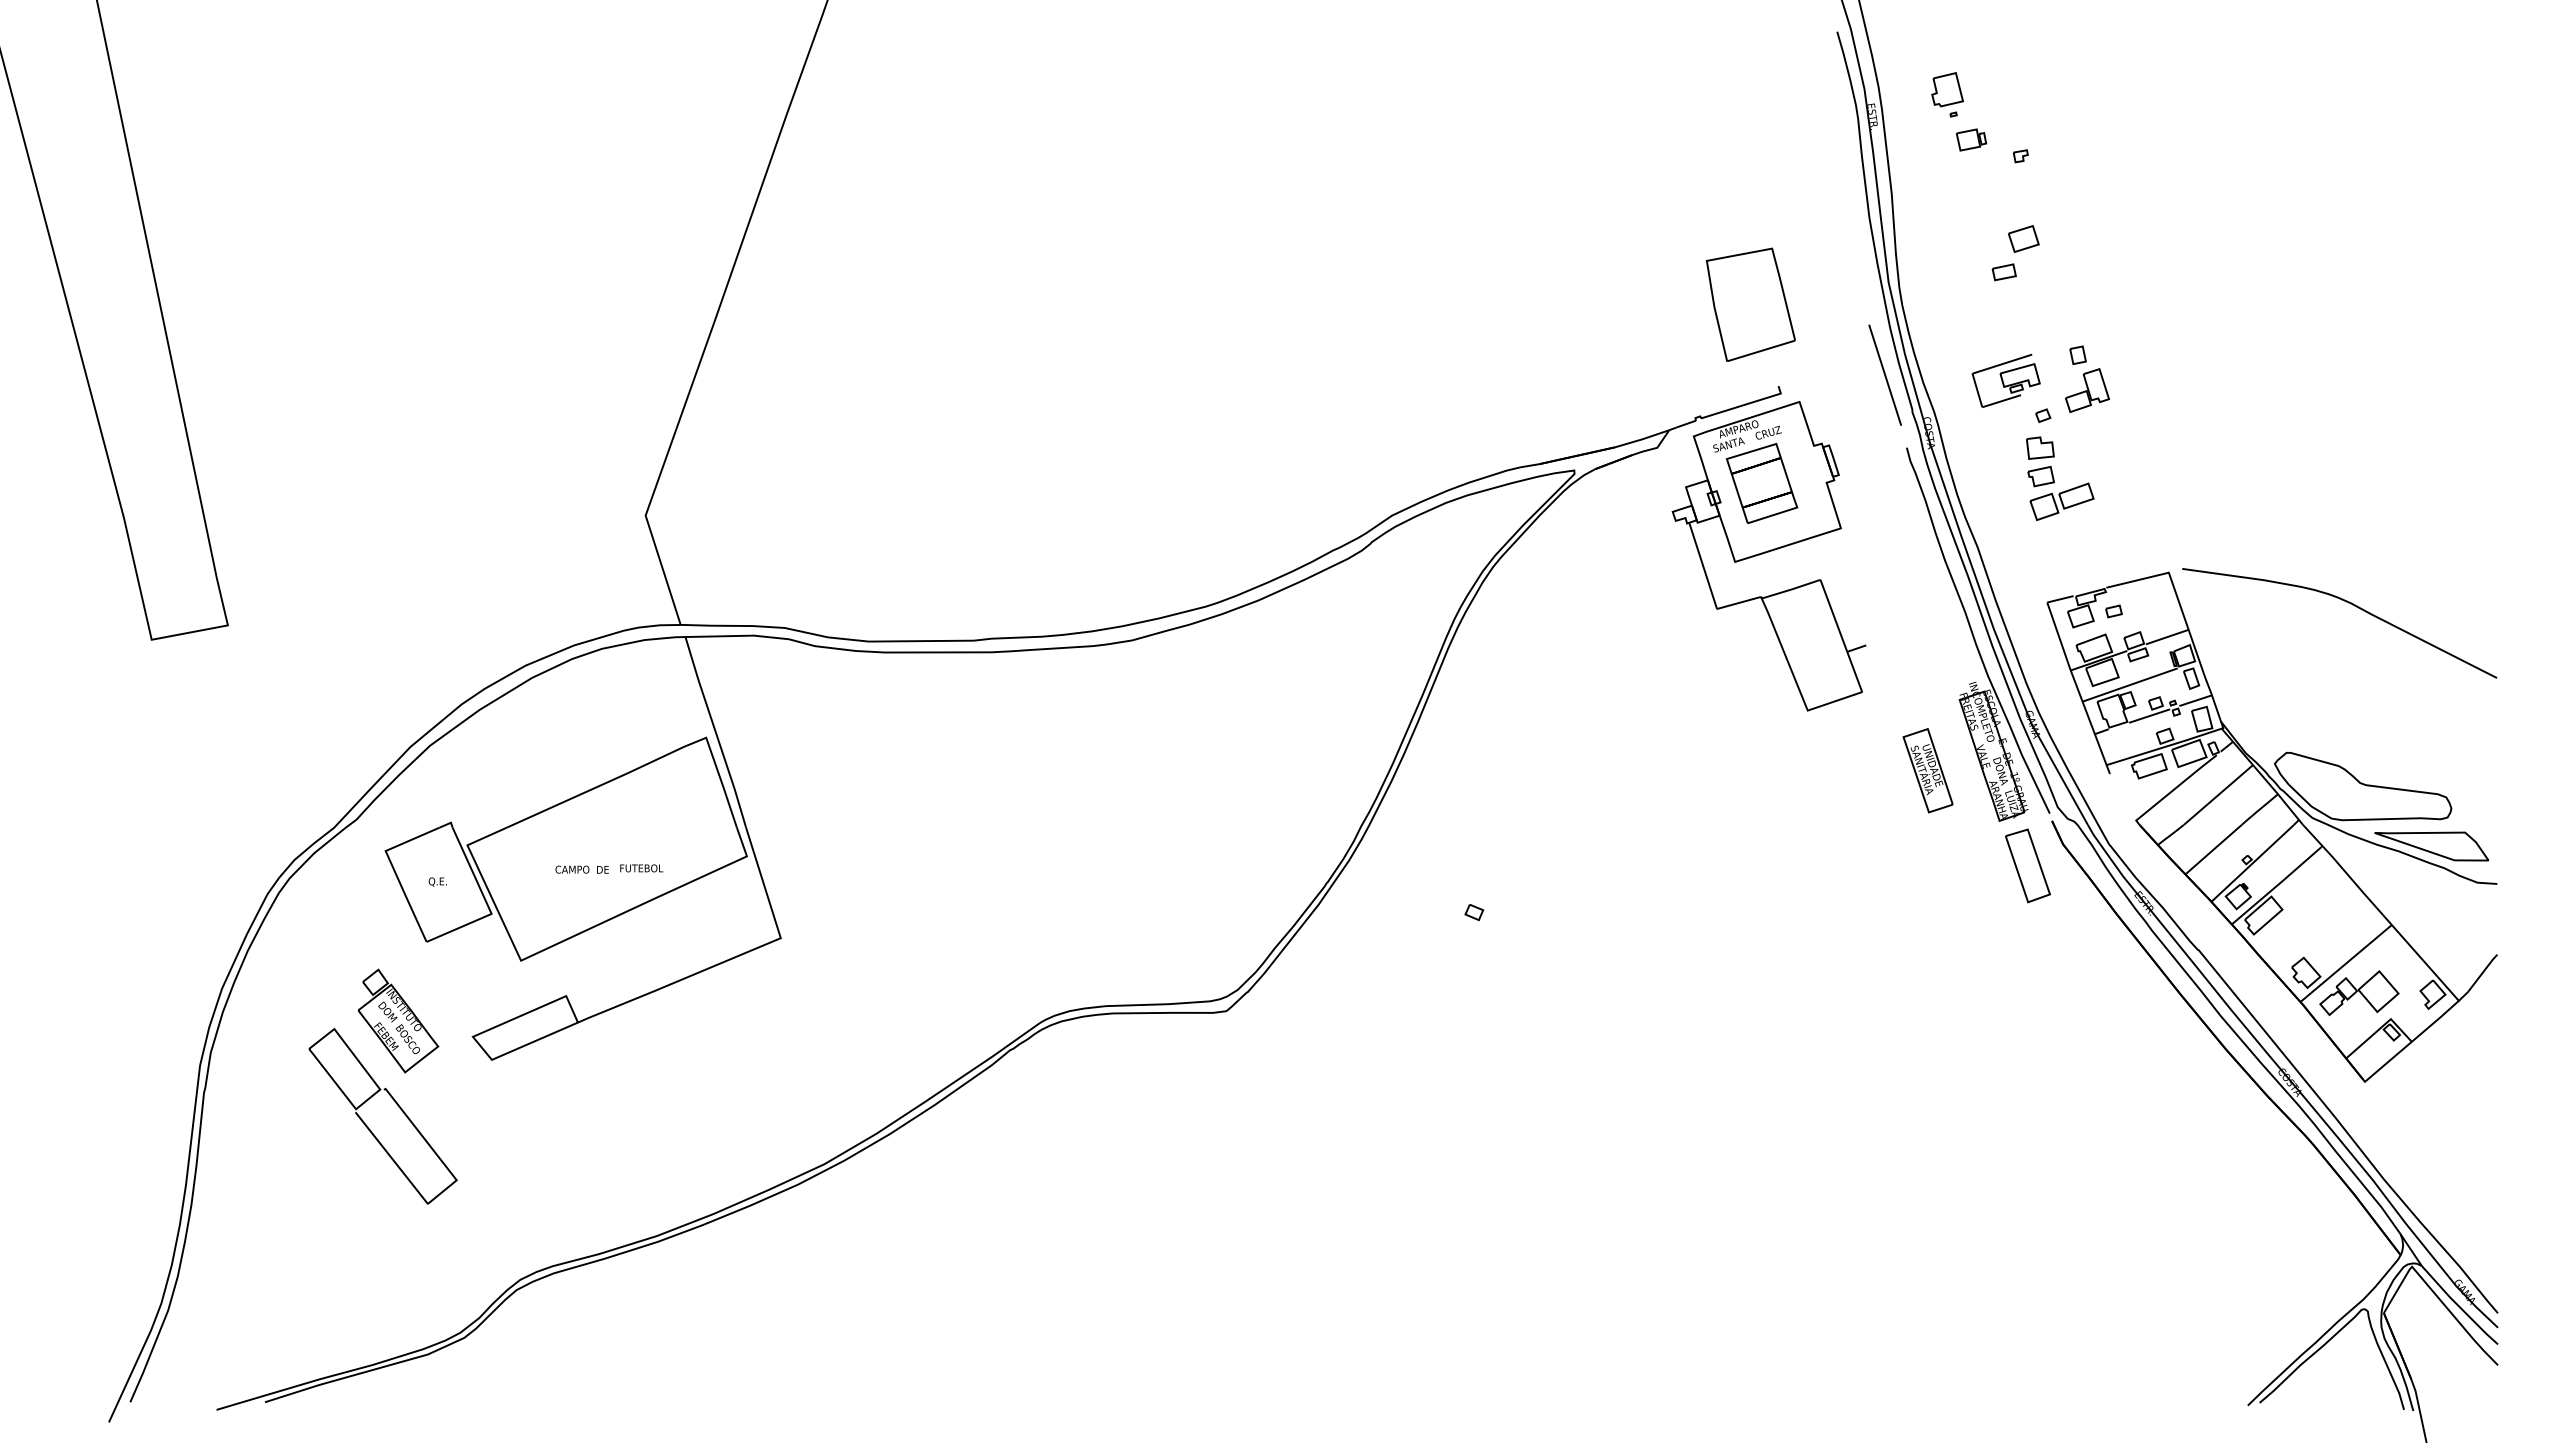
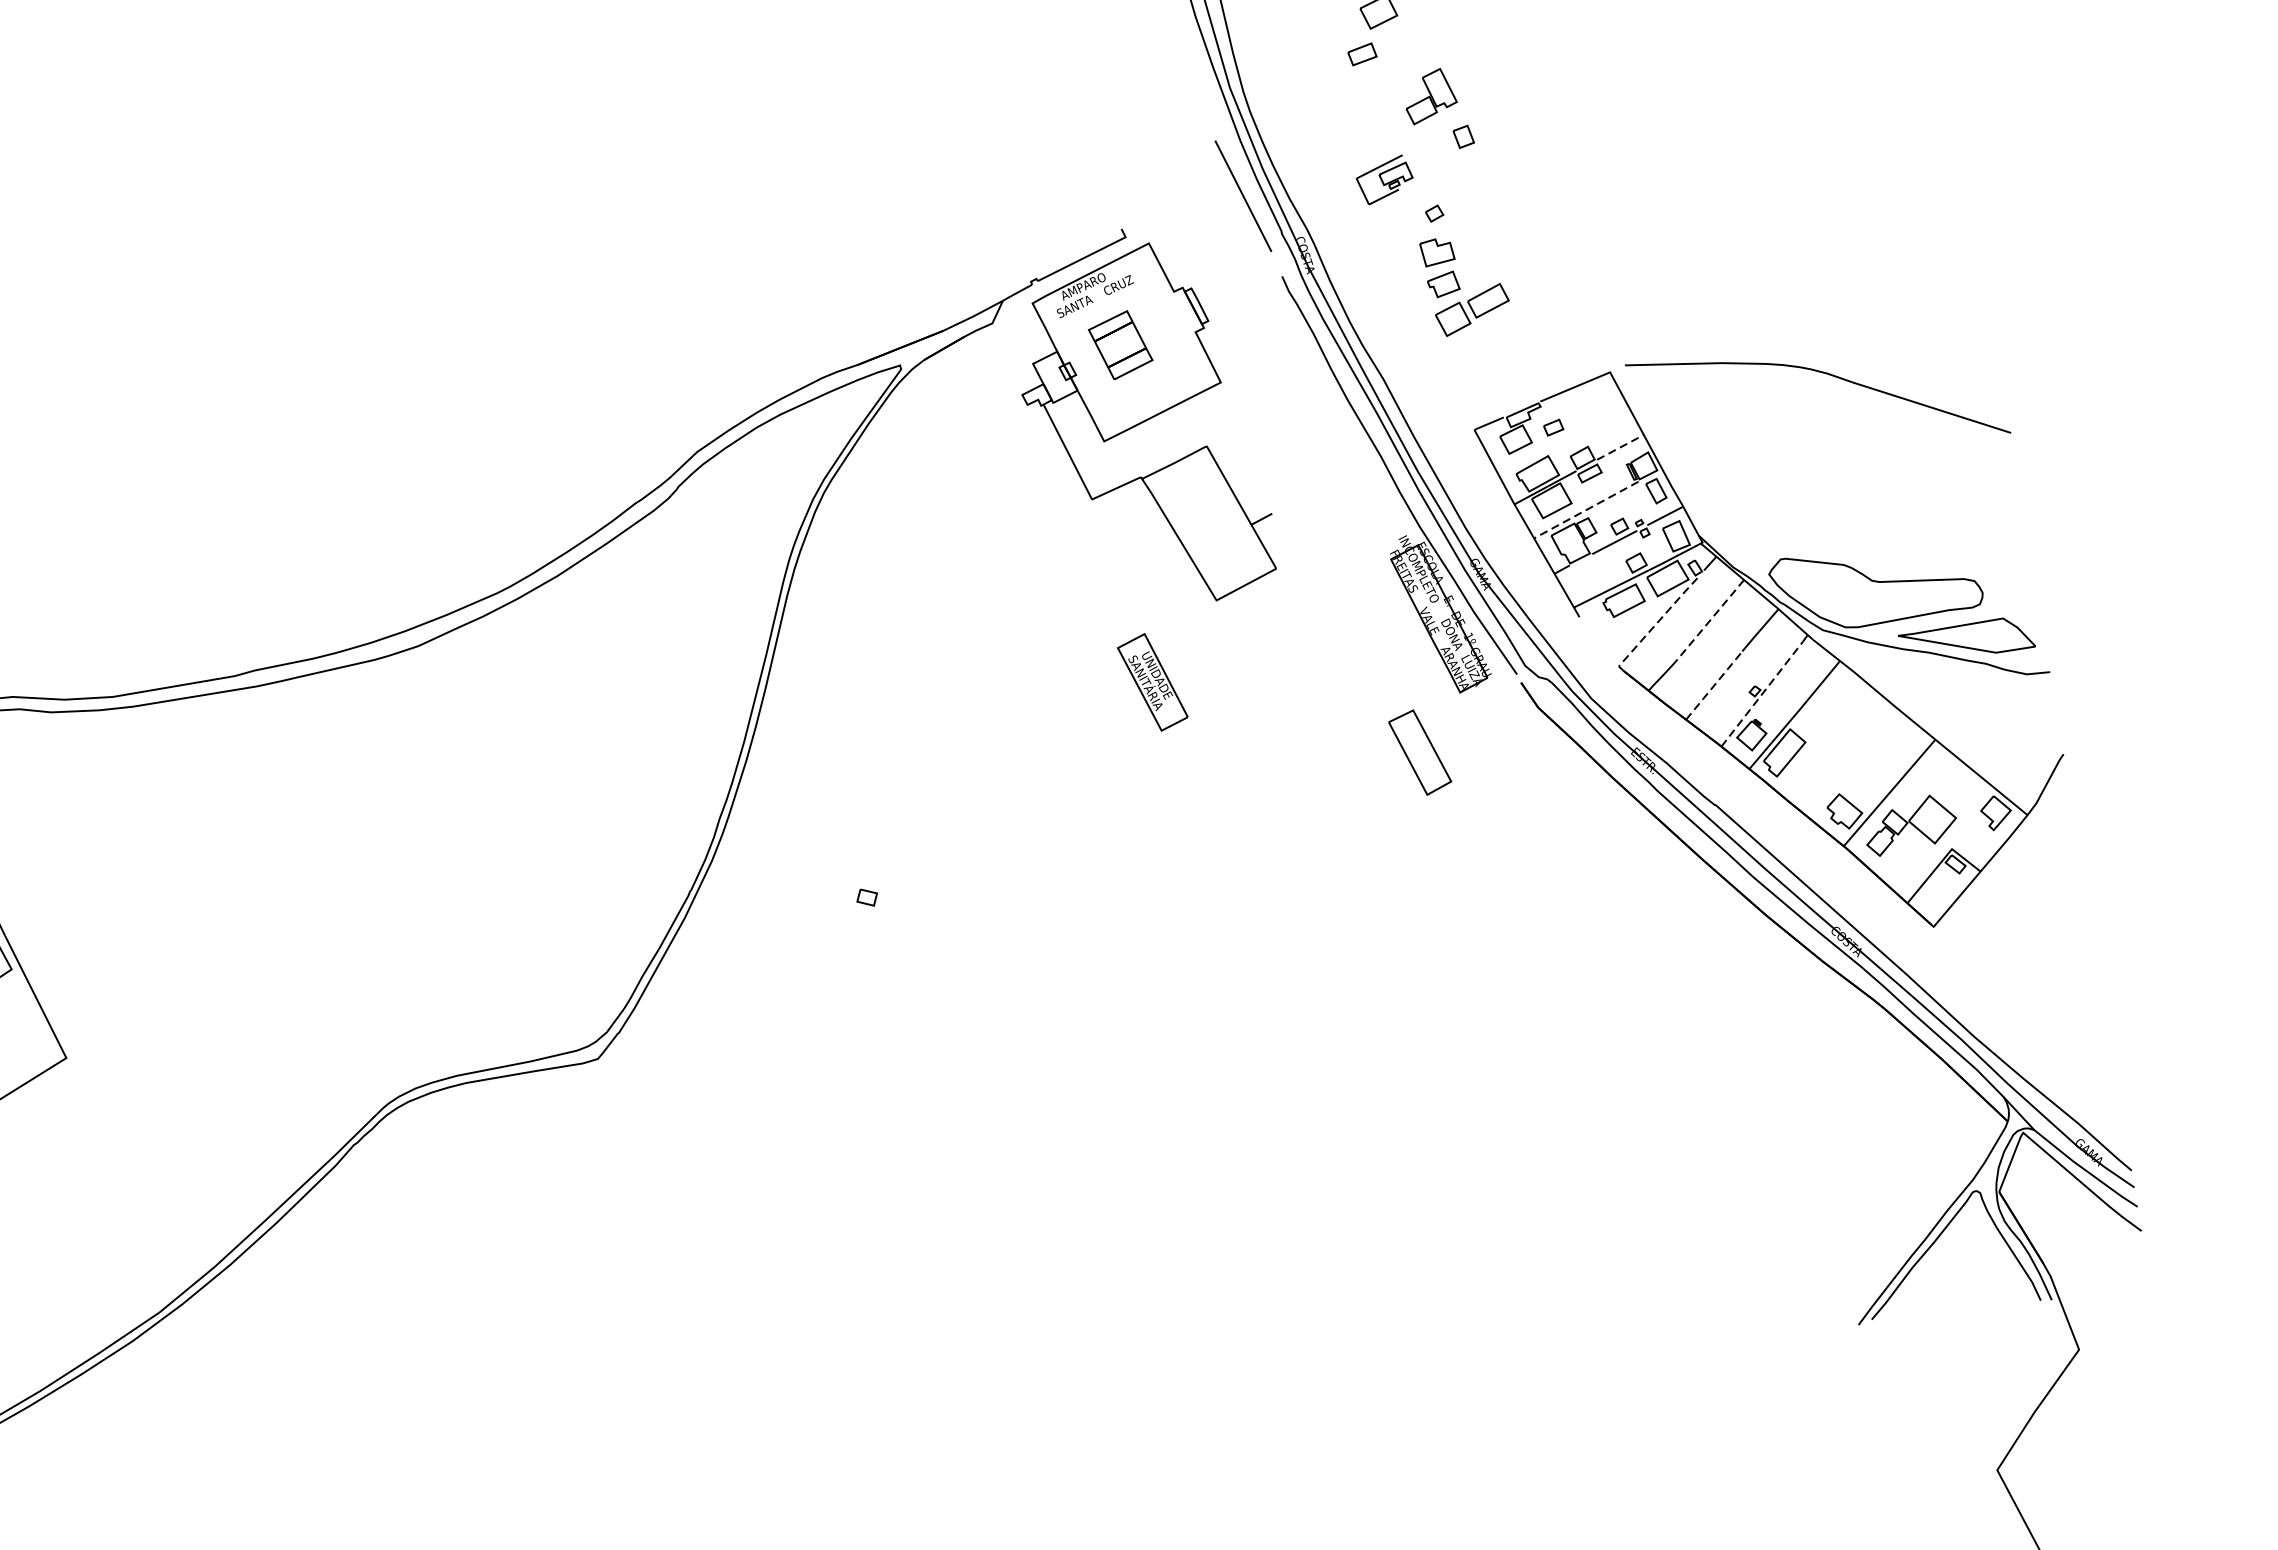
part: (1750, 304) -> (1073, 139), removed
part: (2005, 380) -> (1384, 179), size x0.7
part: (2087, 390) -> (1430, 96), moved
part: (1761, 483) -> (1120, 345), size x0.7
line: (2167, 637) -> (1620, 447), solid -> dashed
line: (2129, 685) -> (1585, 510), solid -> dashed
part: (1927, 770) -> (1152, 682), moved
line: (2174, 789) -> (1657, 623), solid -> dashed
line: (2218, 795) -> (1709, 621), solid -> dashed
line: (2213, 849) -> (1714, 685), solid -> dashed
line: (2252, 863) -> (1761, 694), solid -> dashed
part: (2027, 865) -> (1419, 752), moved

